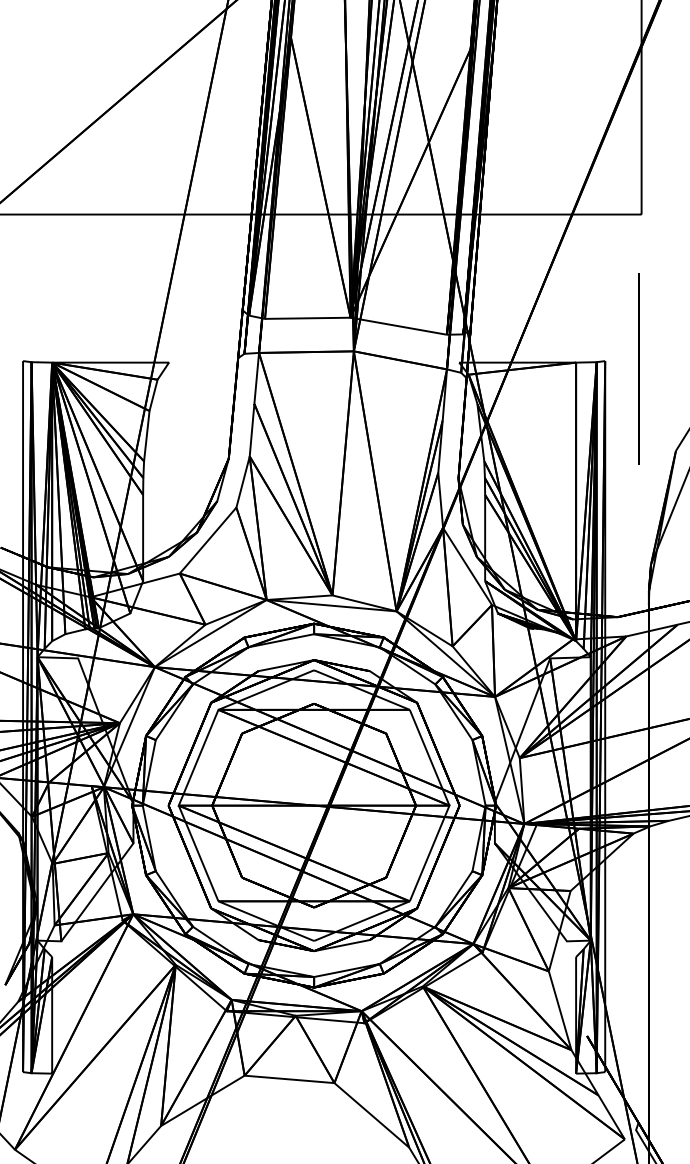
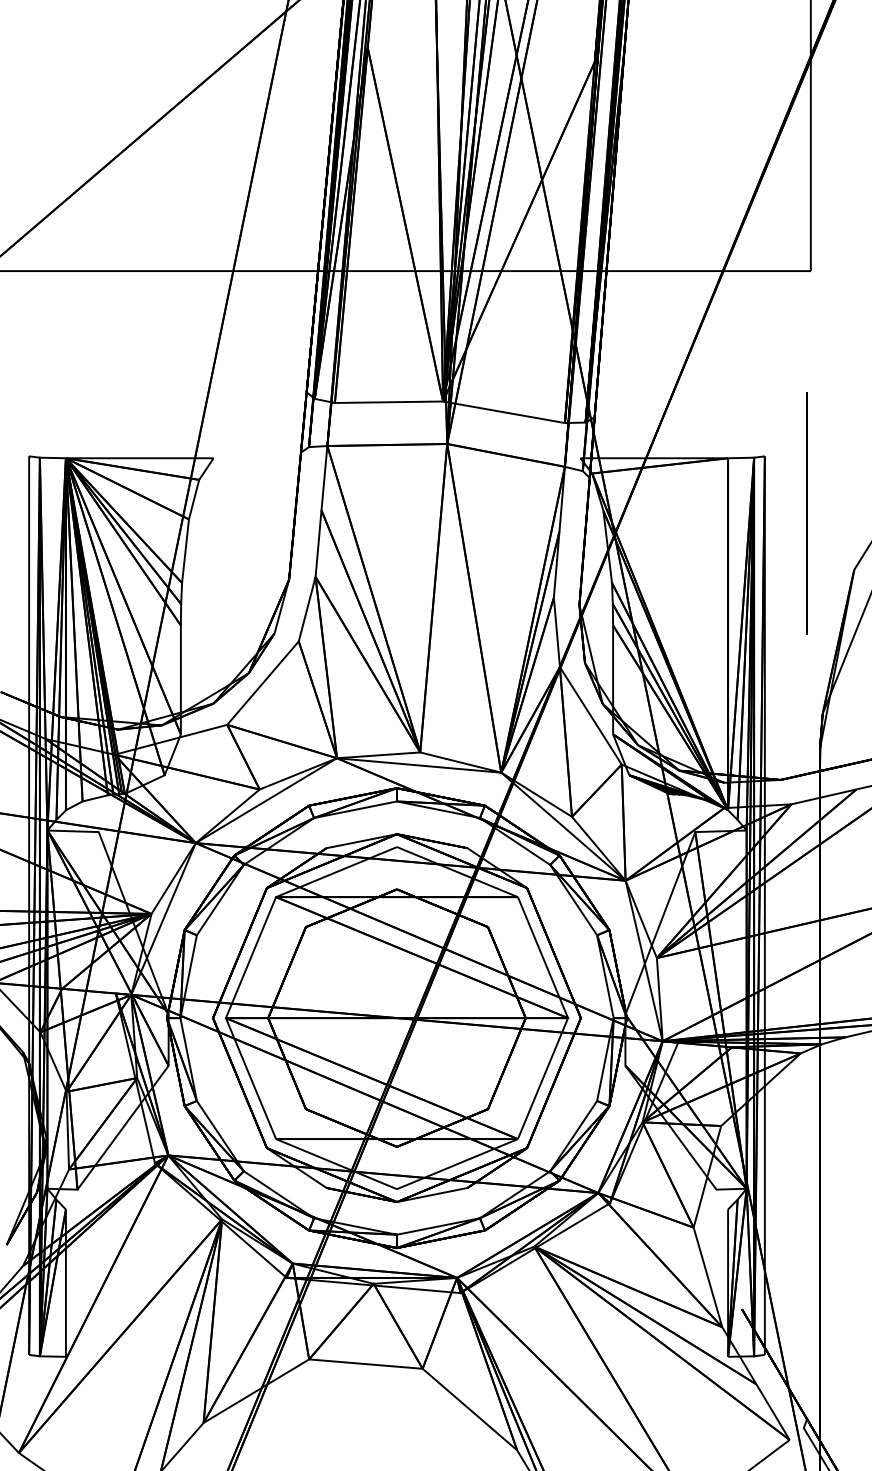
line: (638, 368) -> (806, 512), moved

